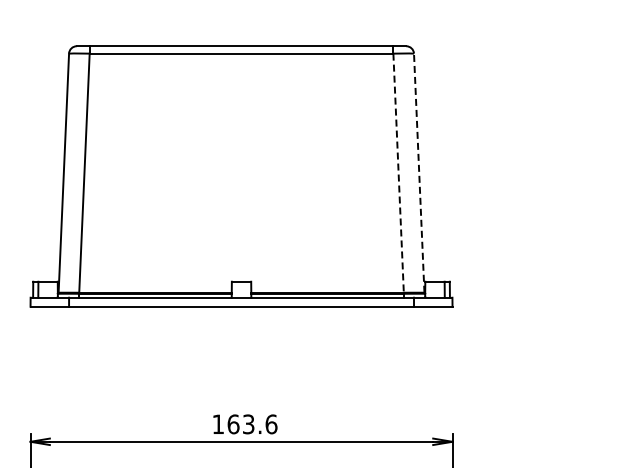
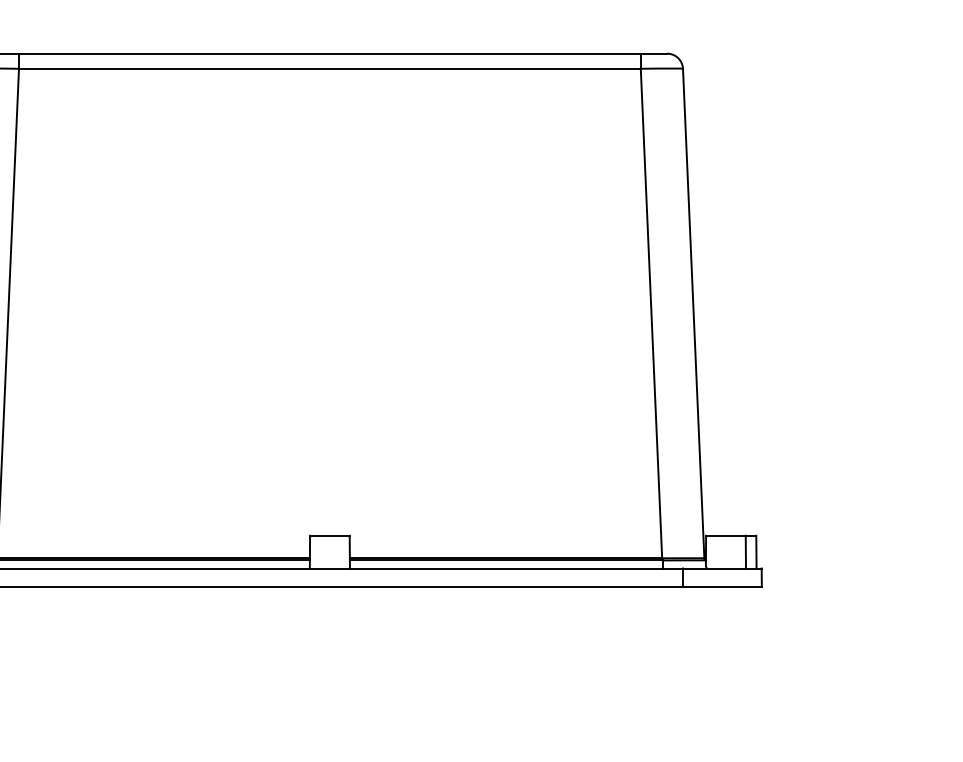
line: (398, 173) -> (651, 314), dashed -> solid
line: (419, 173) -> (694, 314), dashed -> solid

